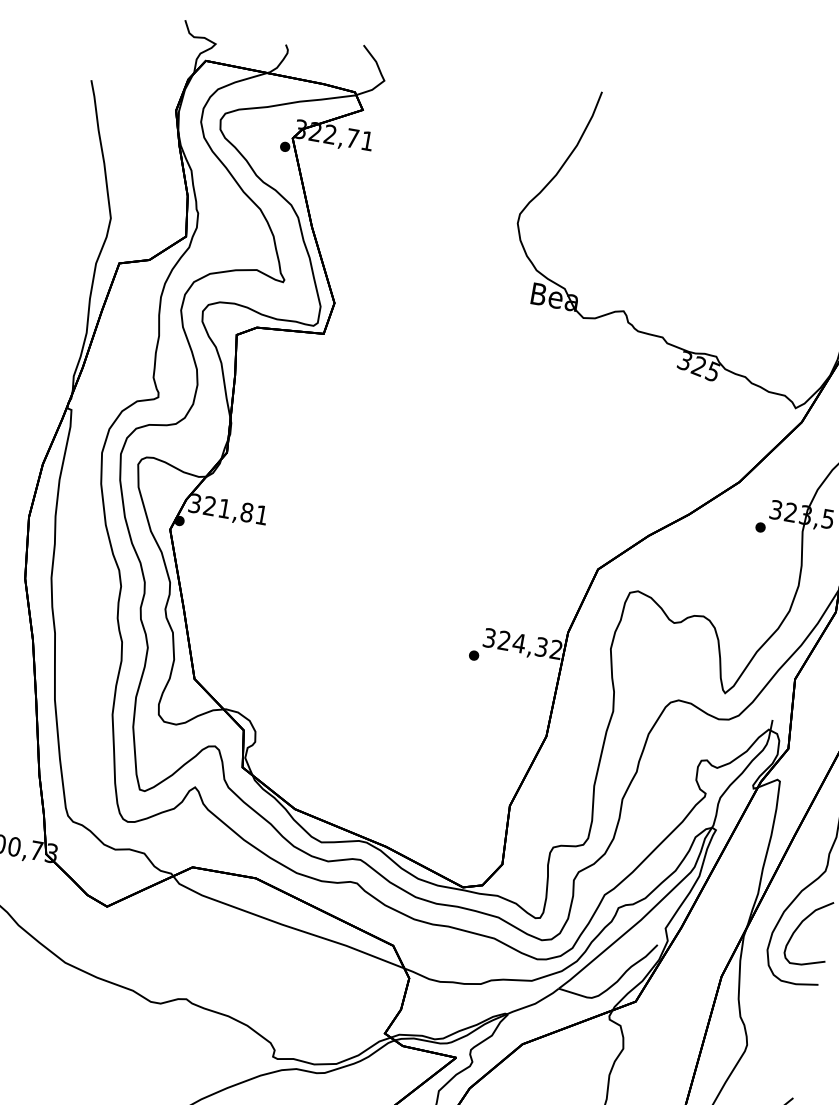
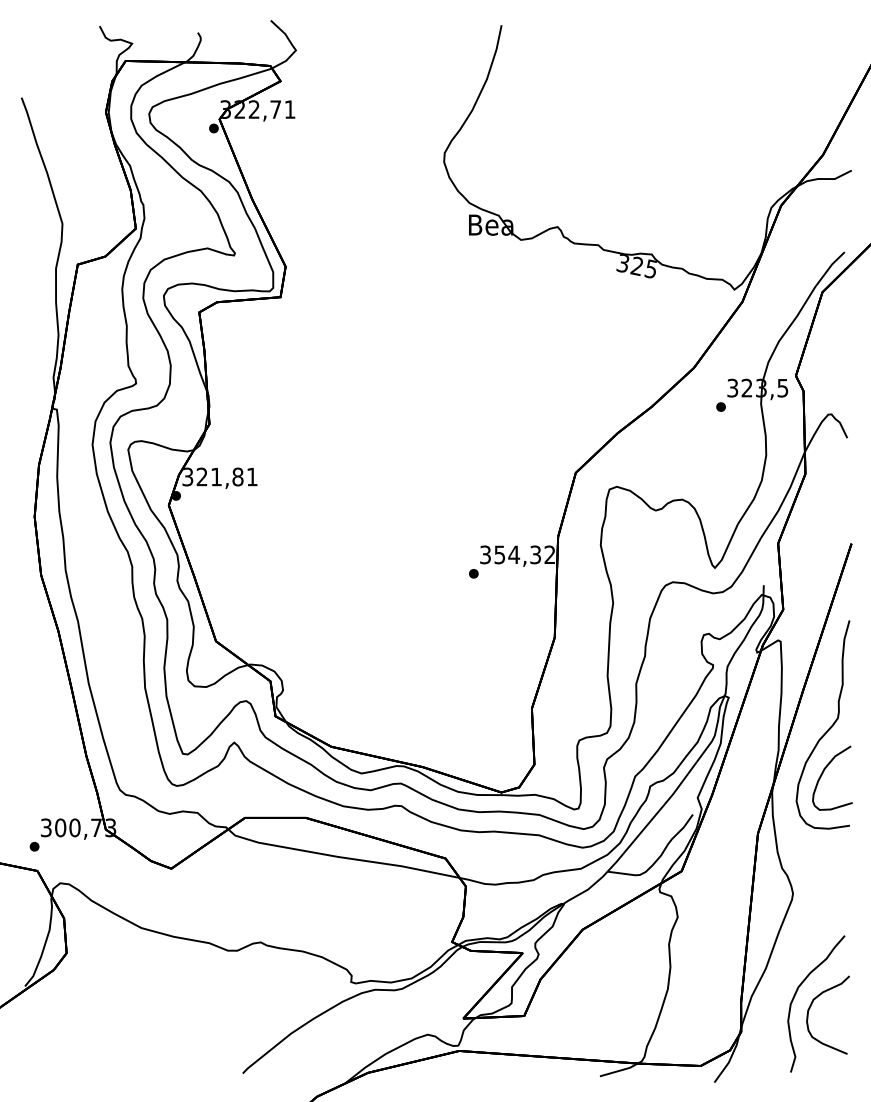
text: (504, 640) -> (499, 554), 324,32 -> 354,32

